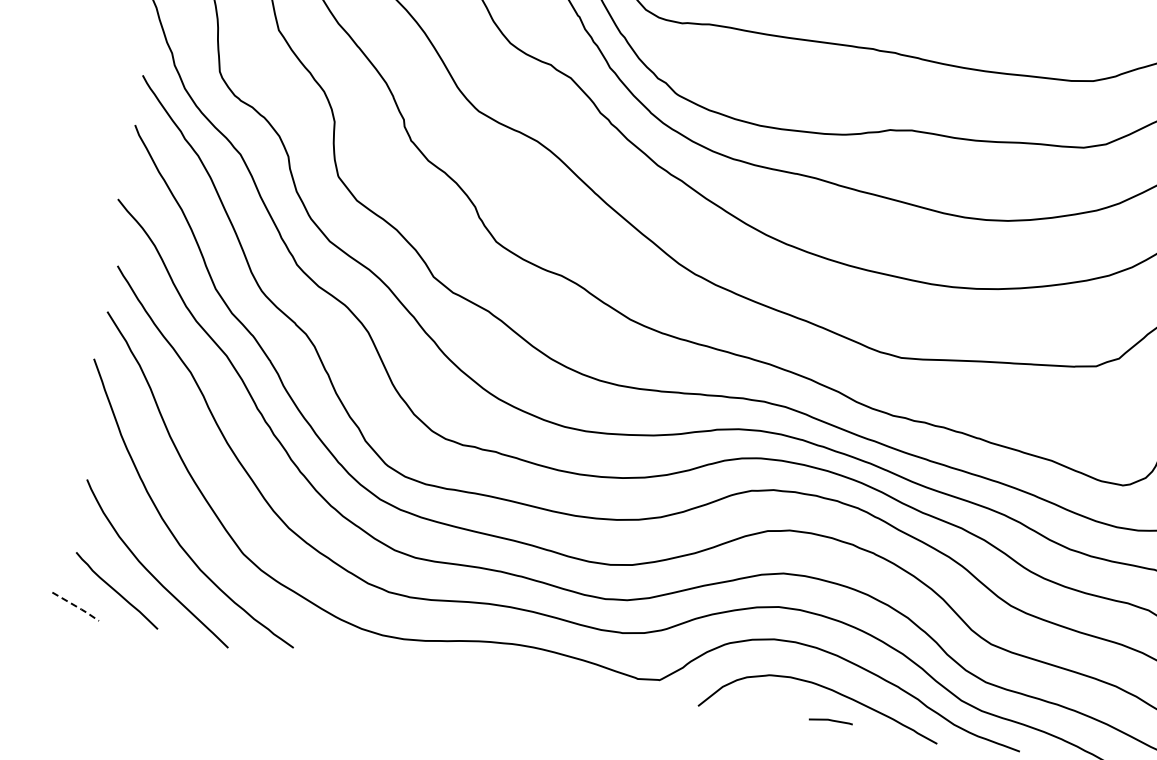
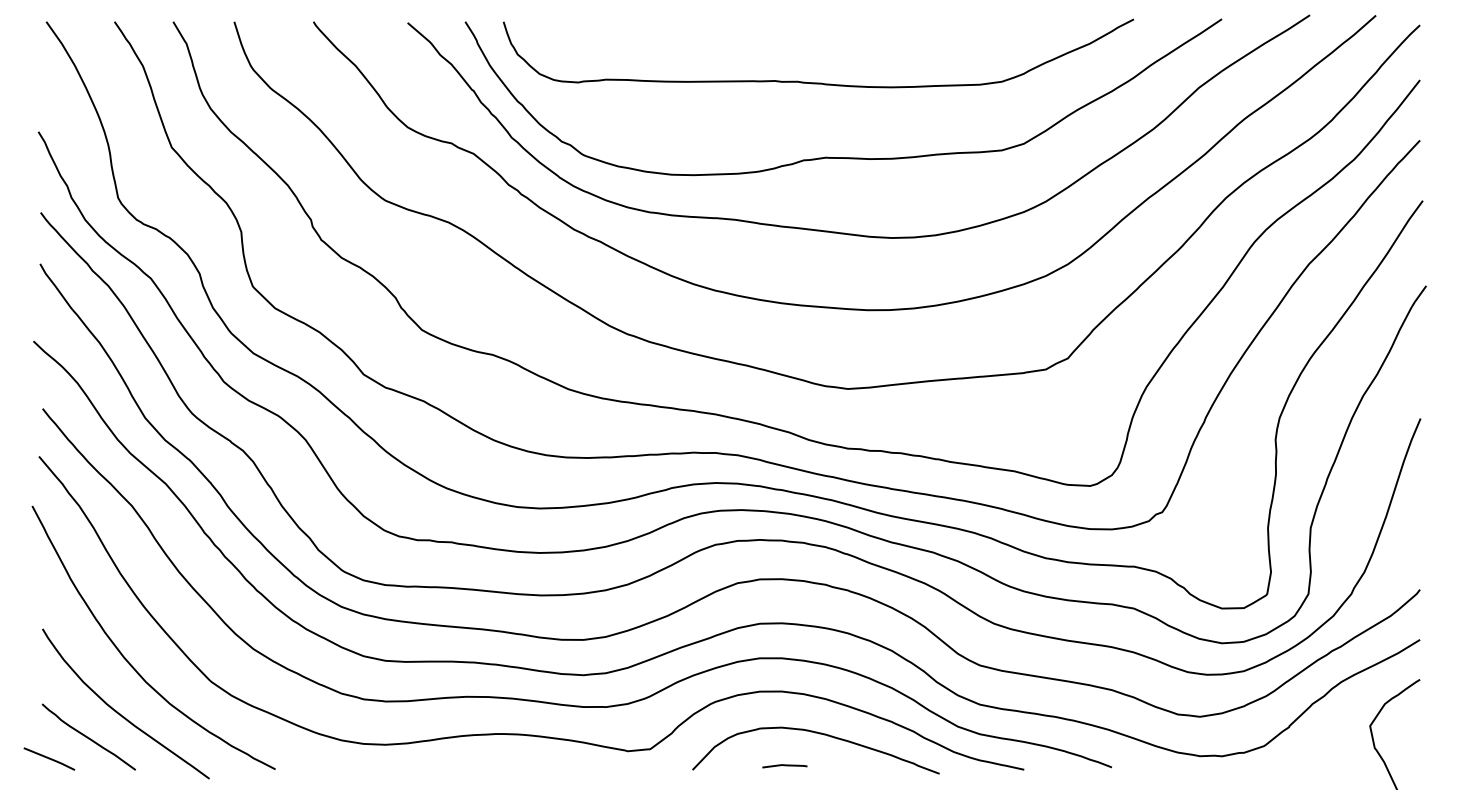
line: (76, 607) -> (50, 759), dashed -> solid
line: (830, 721) -> (784, 766), moved

